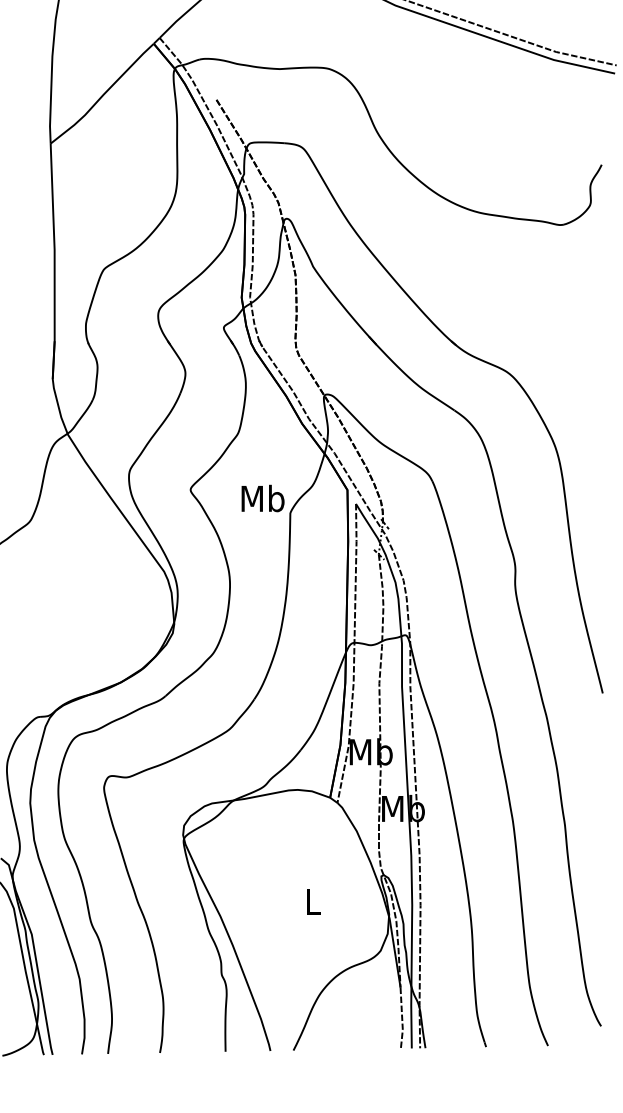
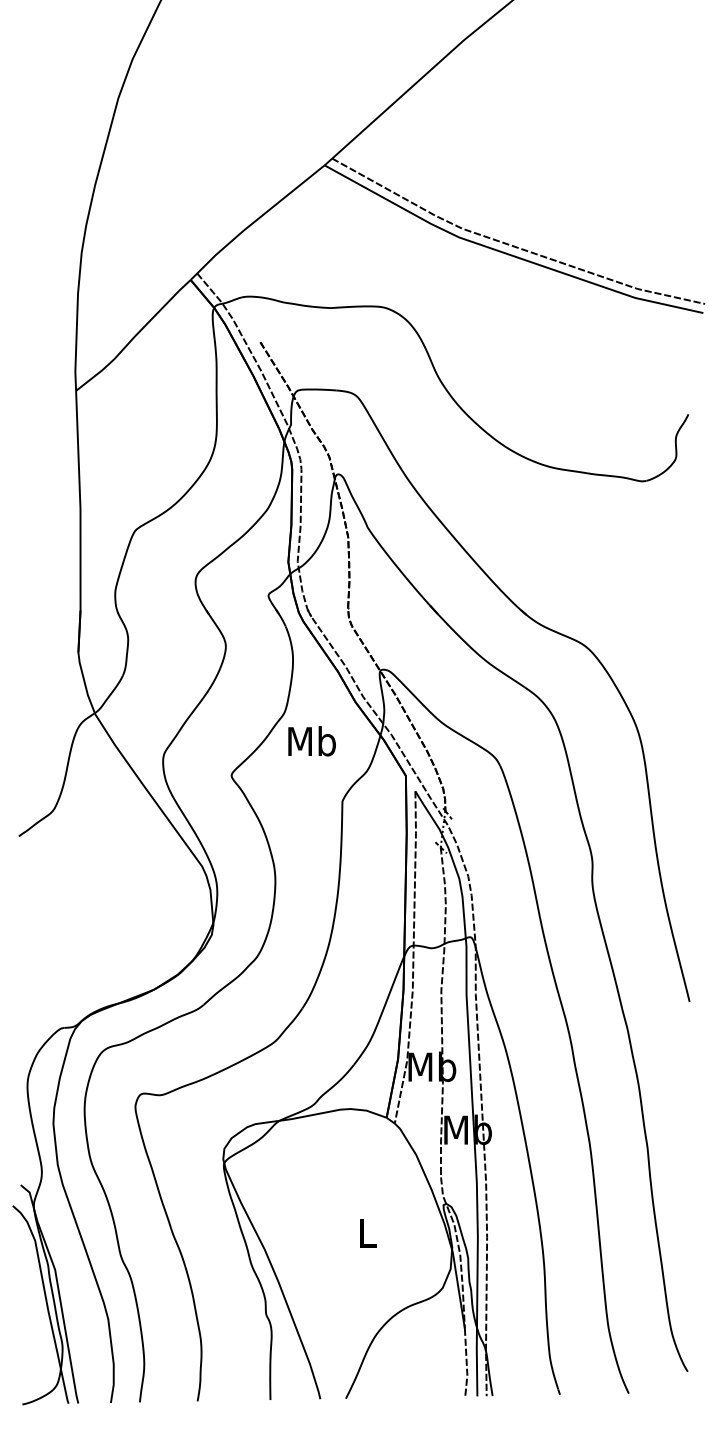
text: (262, 498) -> (311, 741), moved

